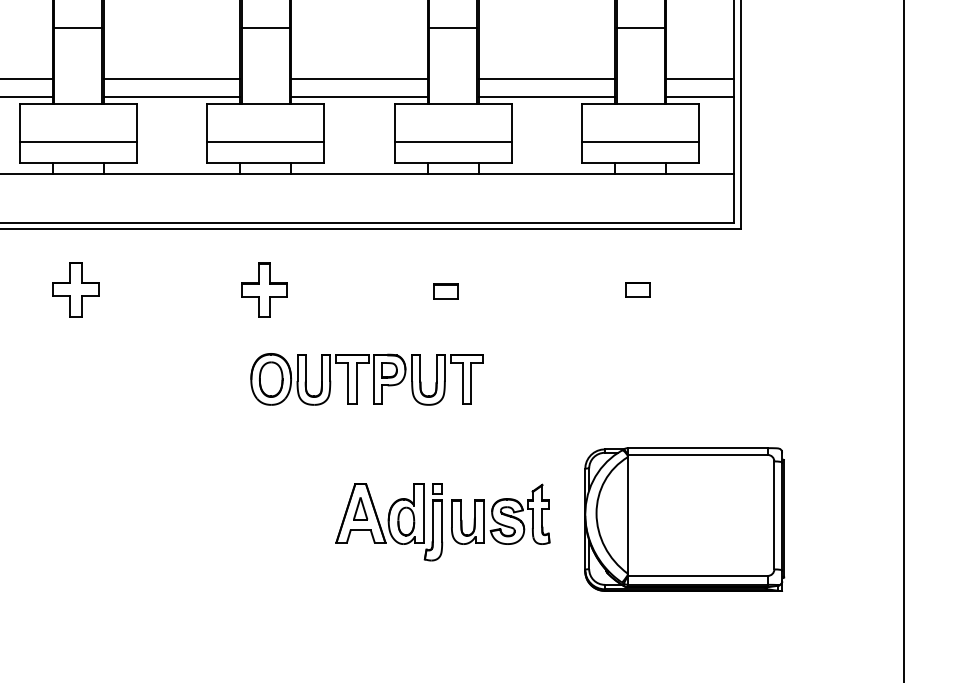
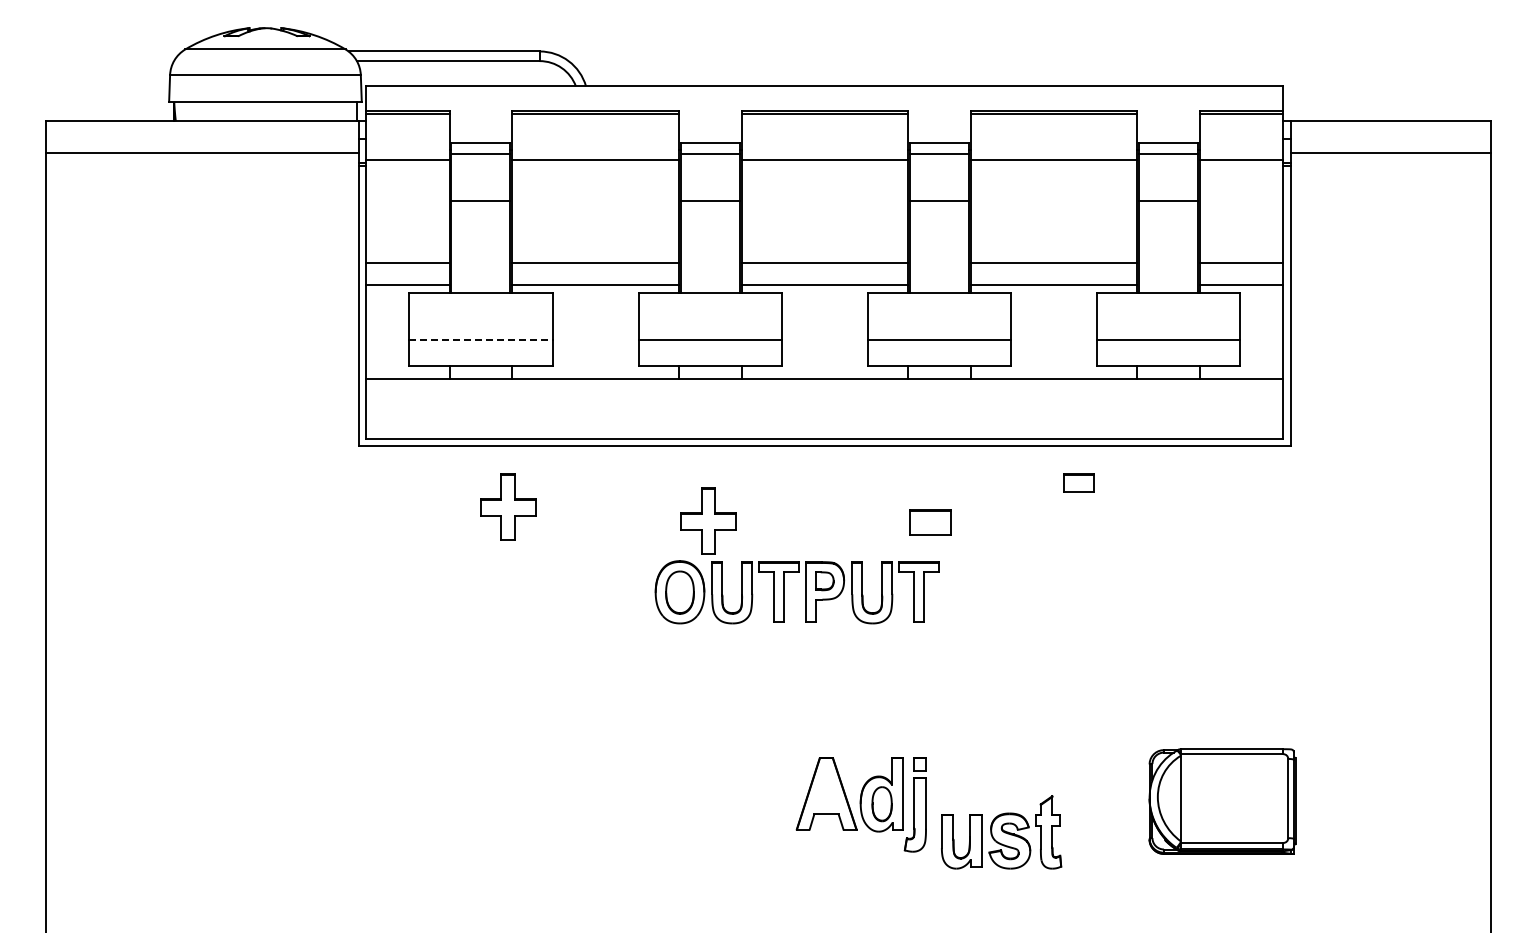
line: (77, 141) -> (480, 339), solid -> dashed
part: (76, 288) -> (508, 506), moved
part: (637, 289) -> (1078, 482), moved
part: (445, 291) -> (930, 522), size x1.4
part: (373, 379) -> (805, 592), moved
part: (360, 508) -> (826, 788), removed
part: (500, 514) -> (1001, 832), moved
part: (684, 519) -> (1222, 801), size x0.6

